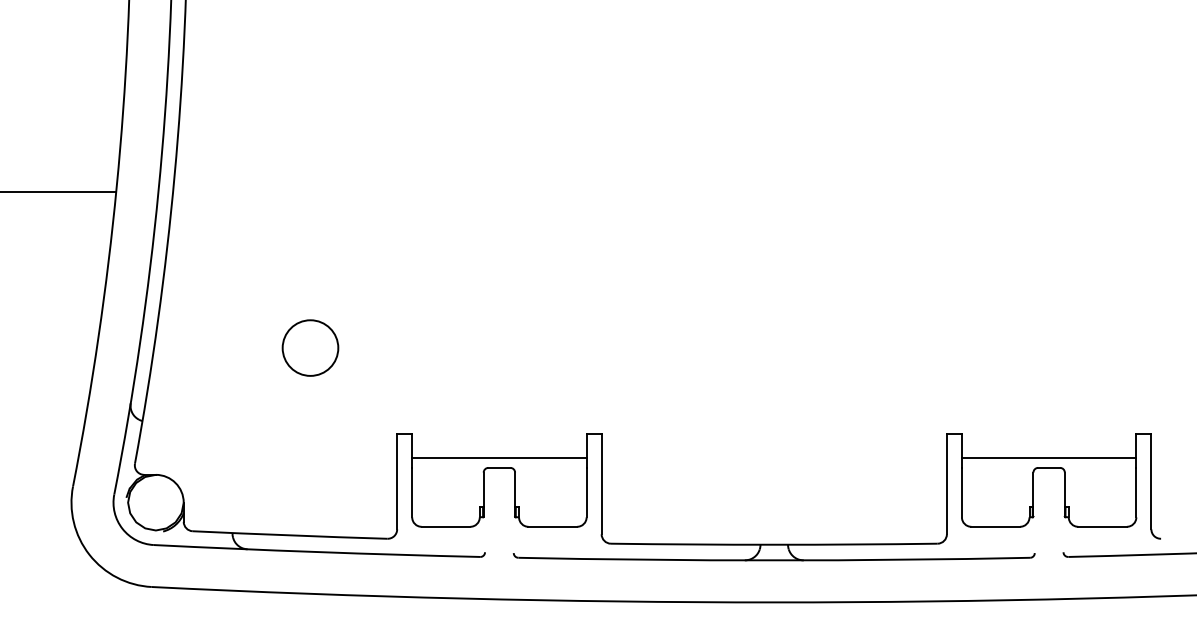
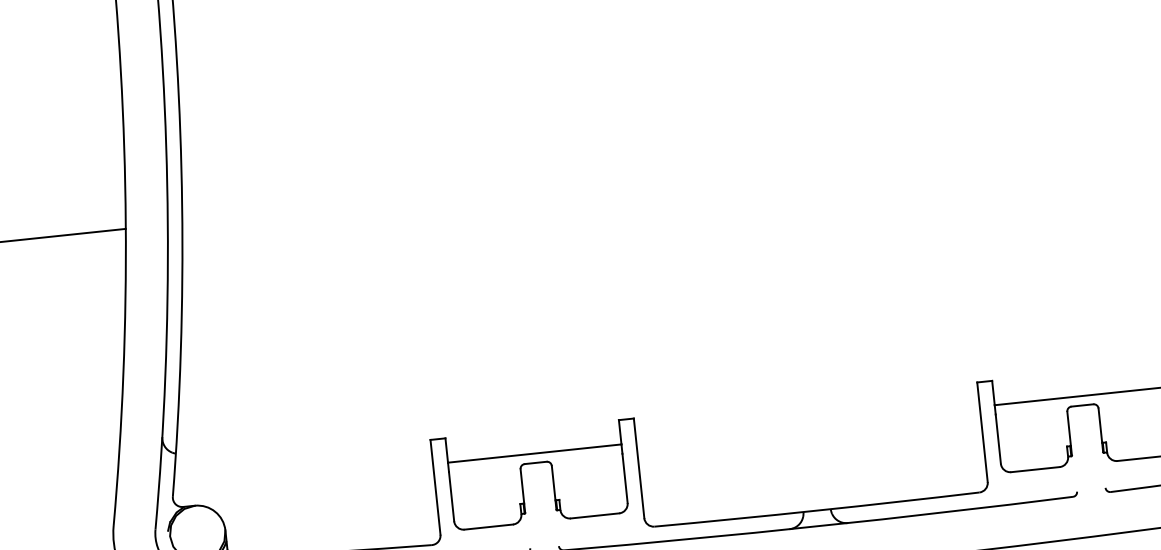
circle: (310, 347) -> (335, 362), removed

